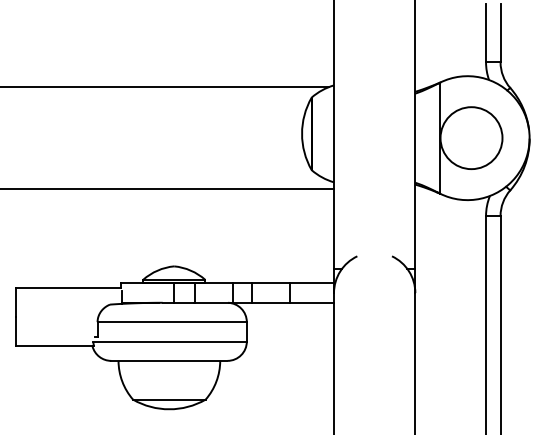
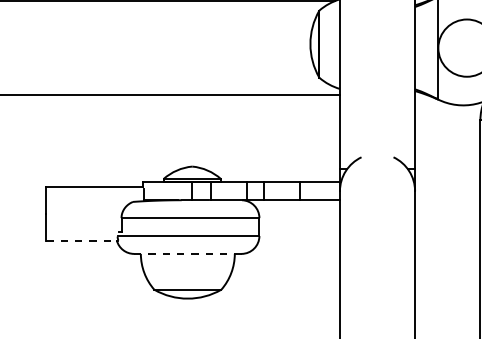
line: (54, 346) -> (81, 240), solid -> dashed
line: (168, 360) -> (187, 253), solid -> dashed

